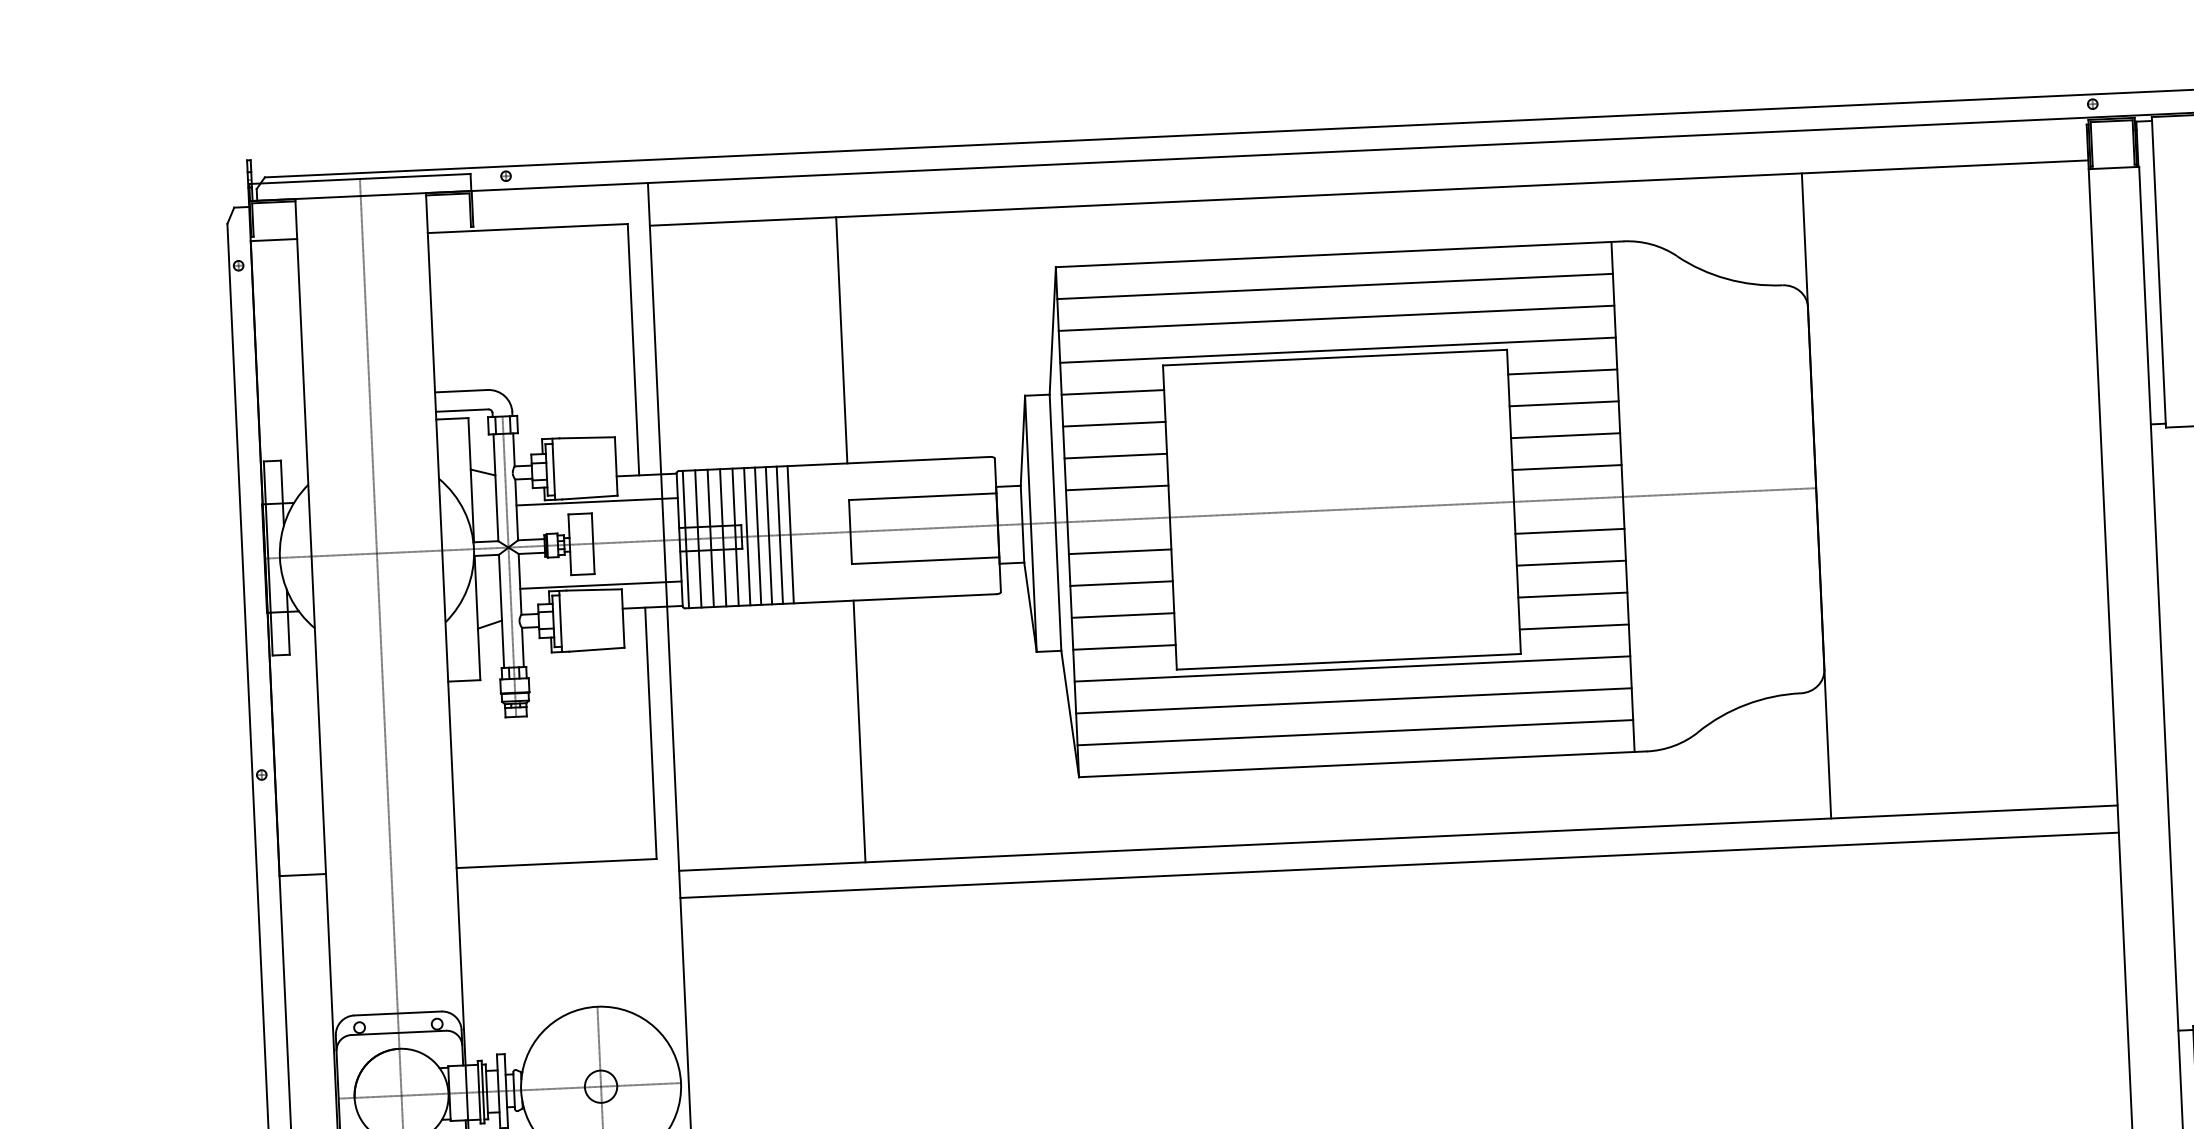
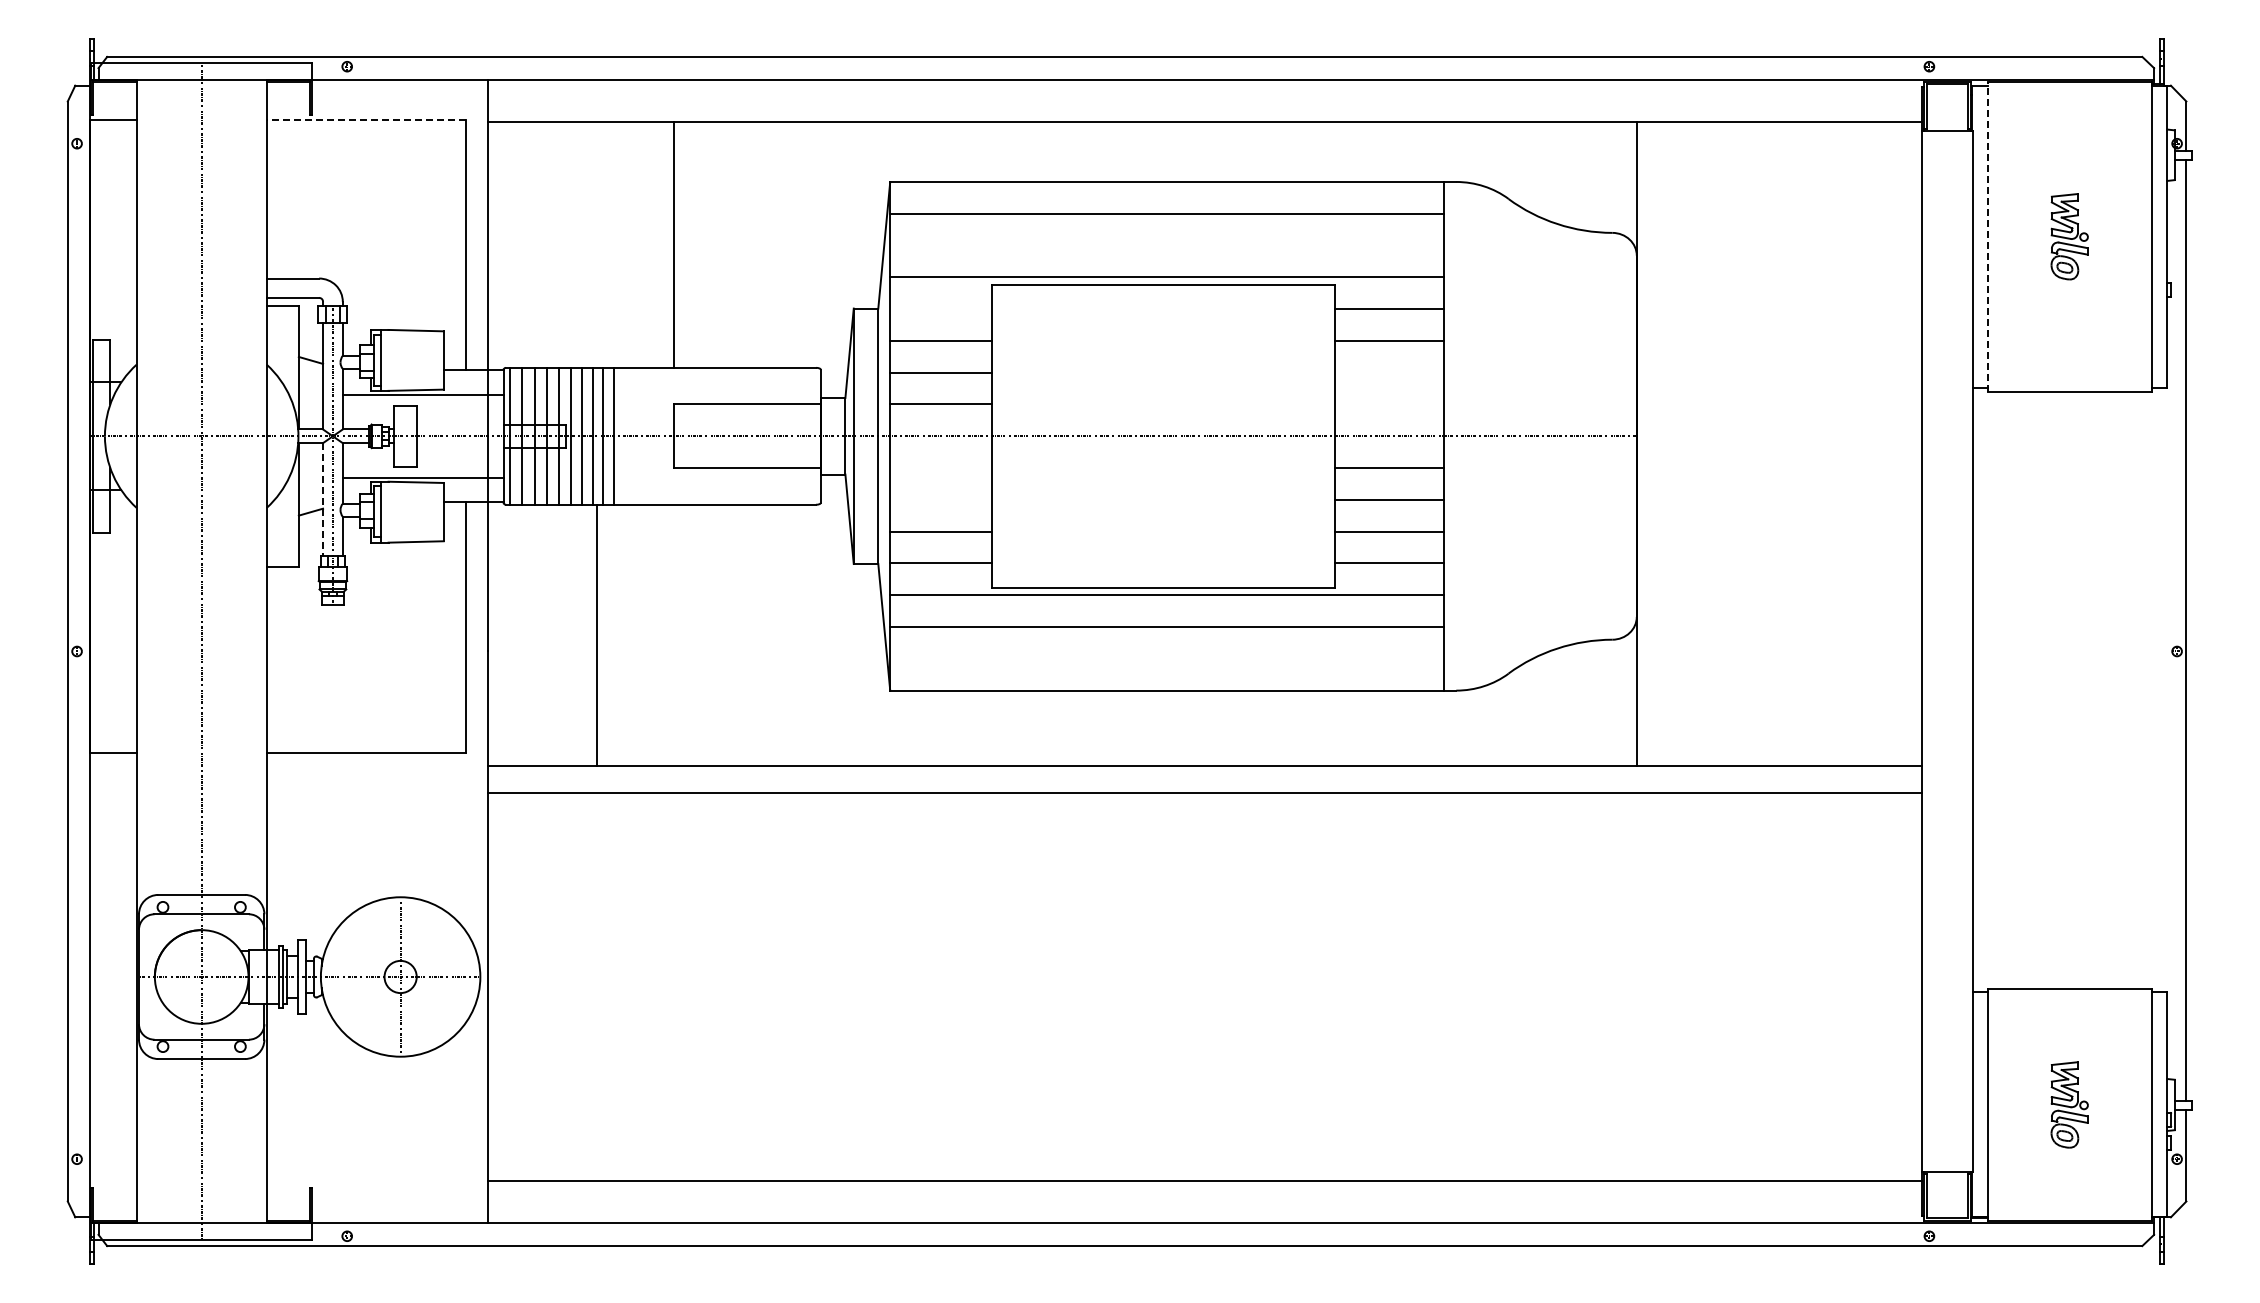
line: (527, 228) -> (366, 119), solid -> dashed
line: (2158, 271) -> (1987, 236), solid -> dashed
line: (1336, 318) -> (1167, 245), removed
line: (1113, 392) -> (941, 309), removed
line: (1565, 435) -> (1389, 372), removed
line: (1566, 467) -> (1389, 404), removed
line: (1120, 552) -> (941, 468), removed
line: (1121, 583) -> (941, 499), removed
line: (502, 612) -> (323, 500), solid -> dashed
line: (859, 730) -> (596, 634), moved
line: (1355, 732) -> (1167, 658), removed

